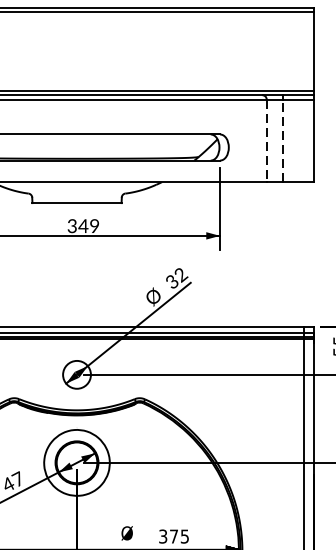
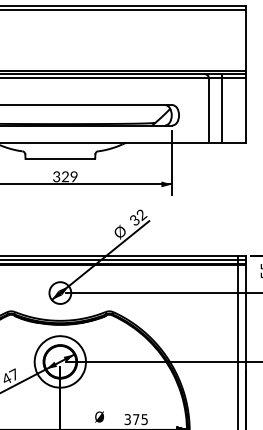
line: (283, 140) -> (221, 109), dashed -> solid
line: (266, 141) -> (208, 110), dashed -> solid
text: (83, 225) -> (65, 176), 349 -> 329

